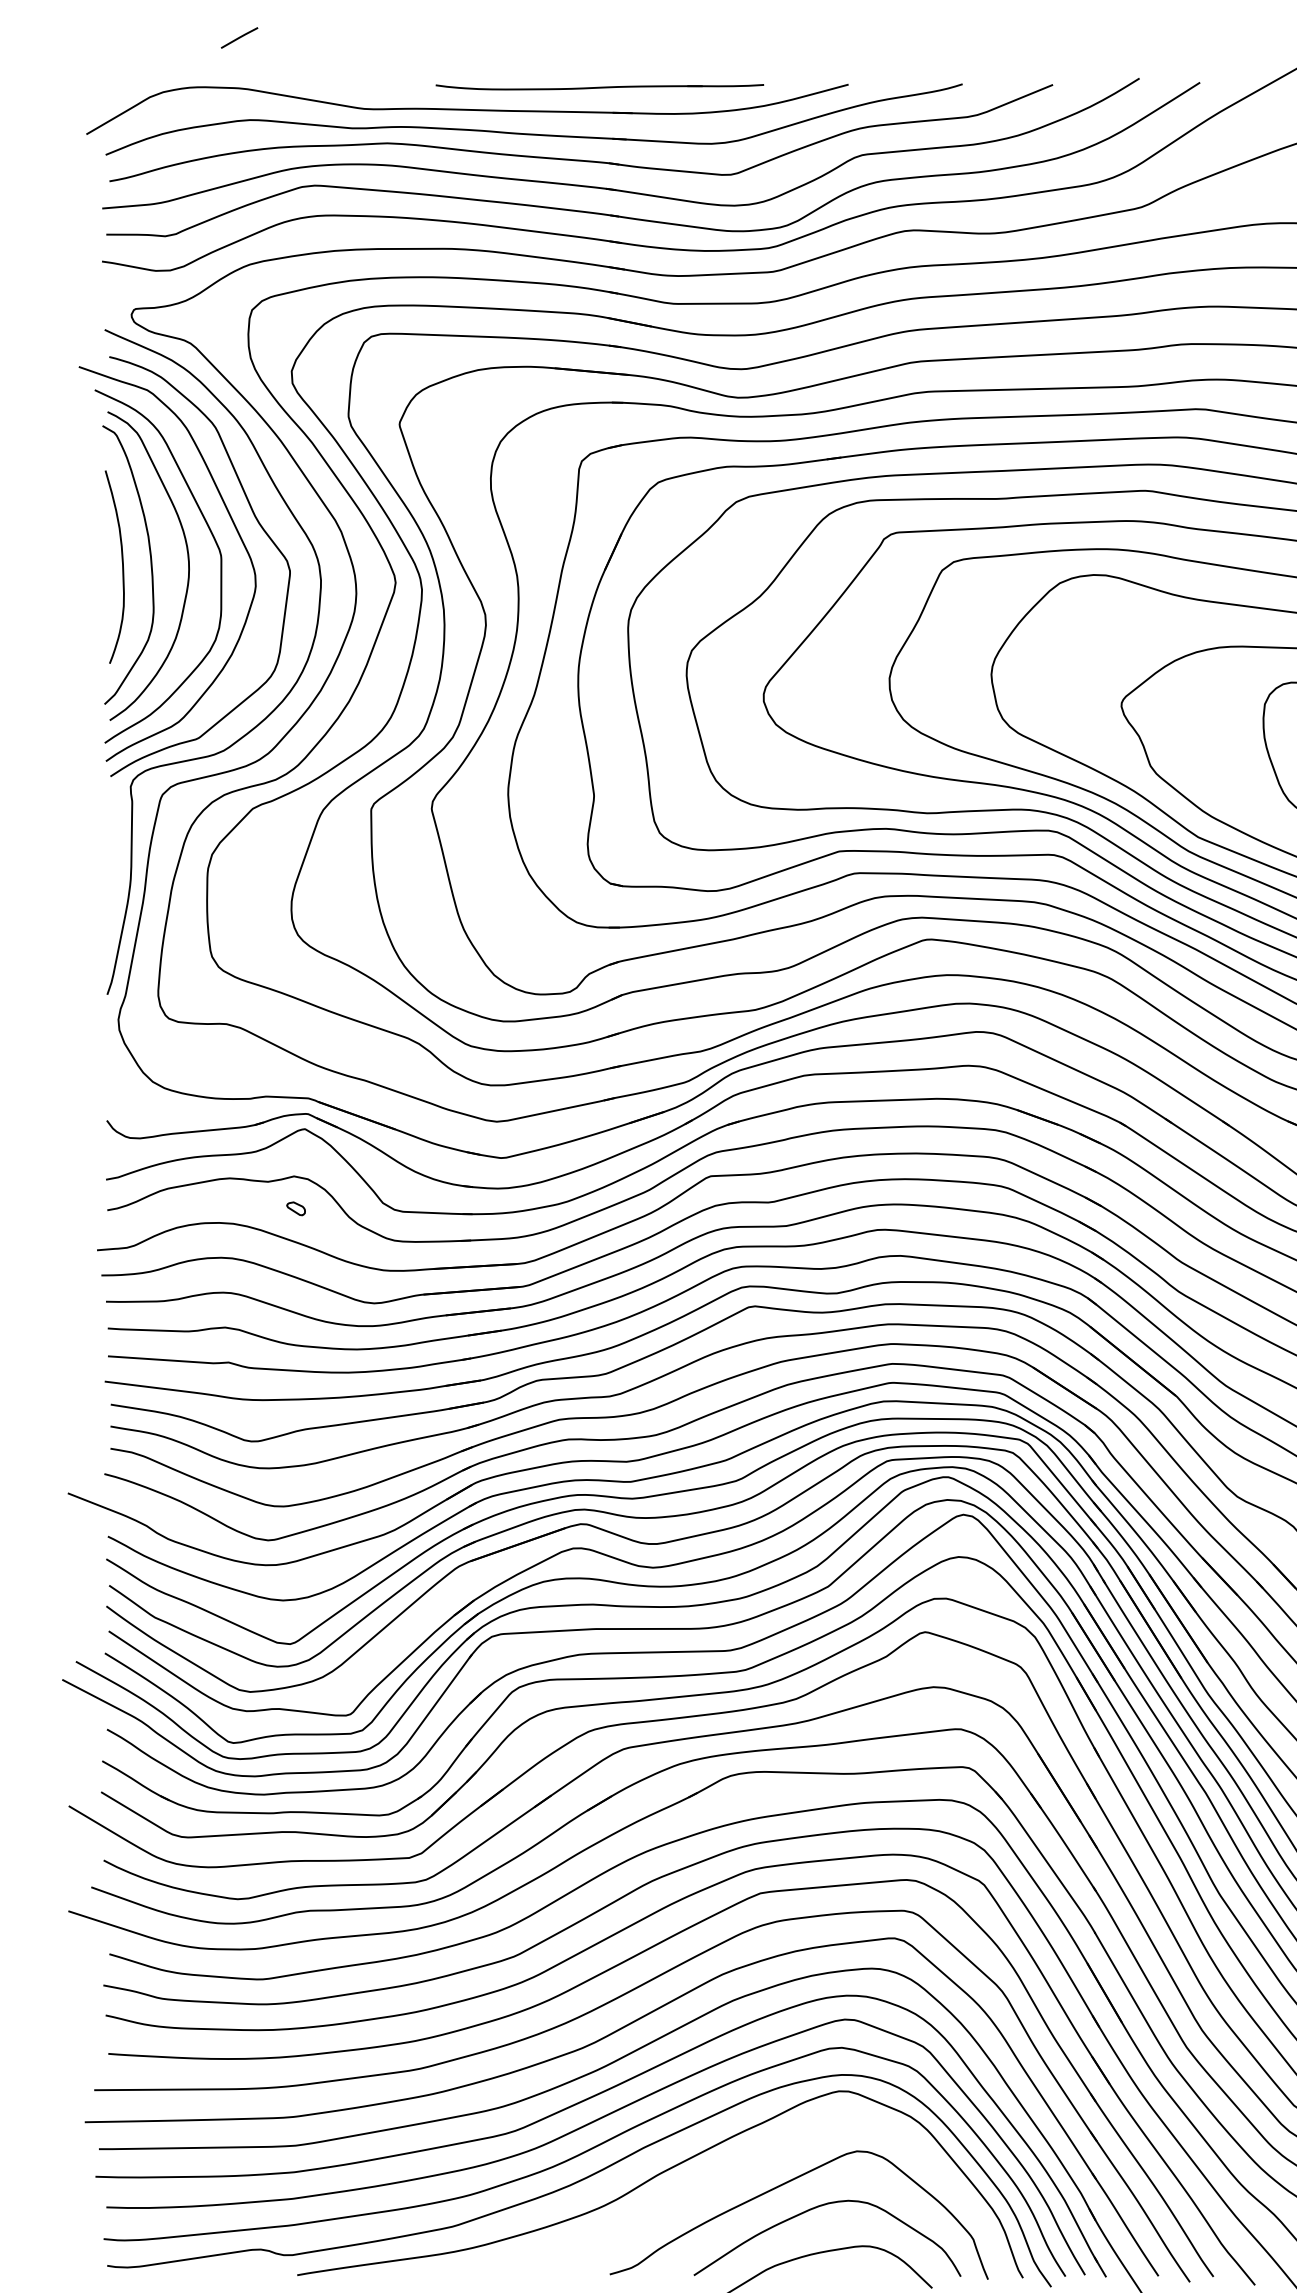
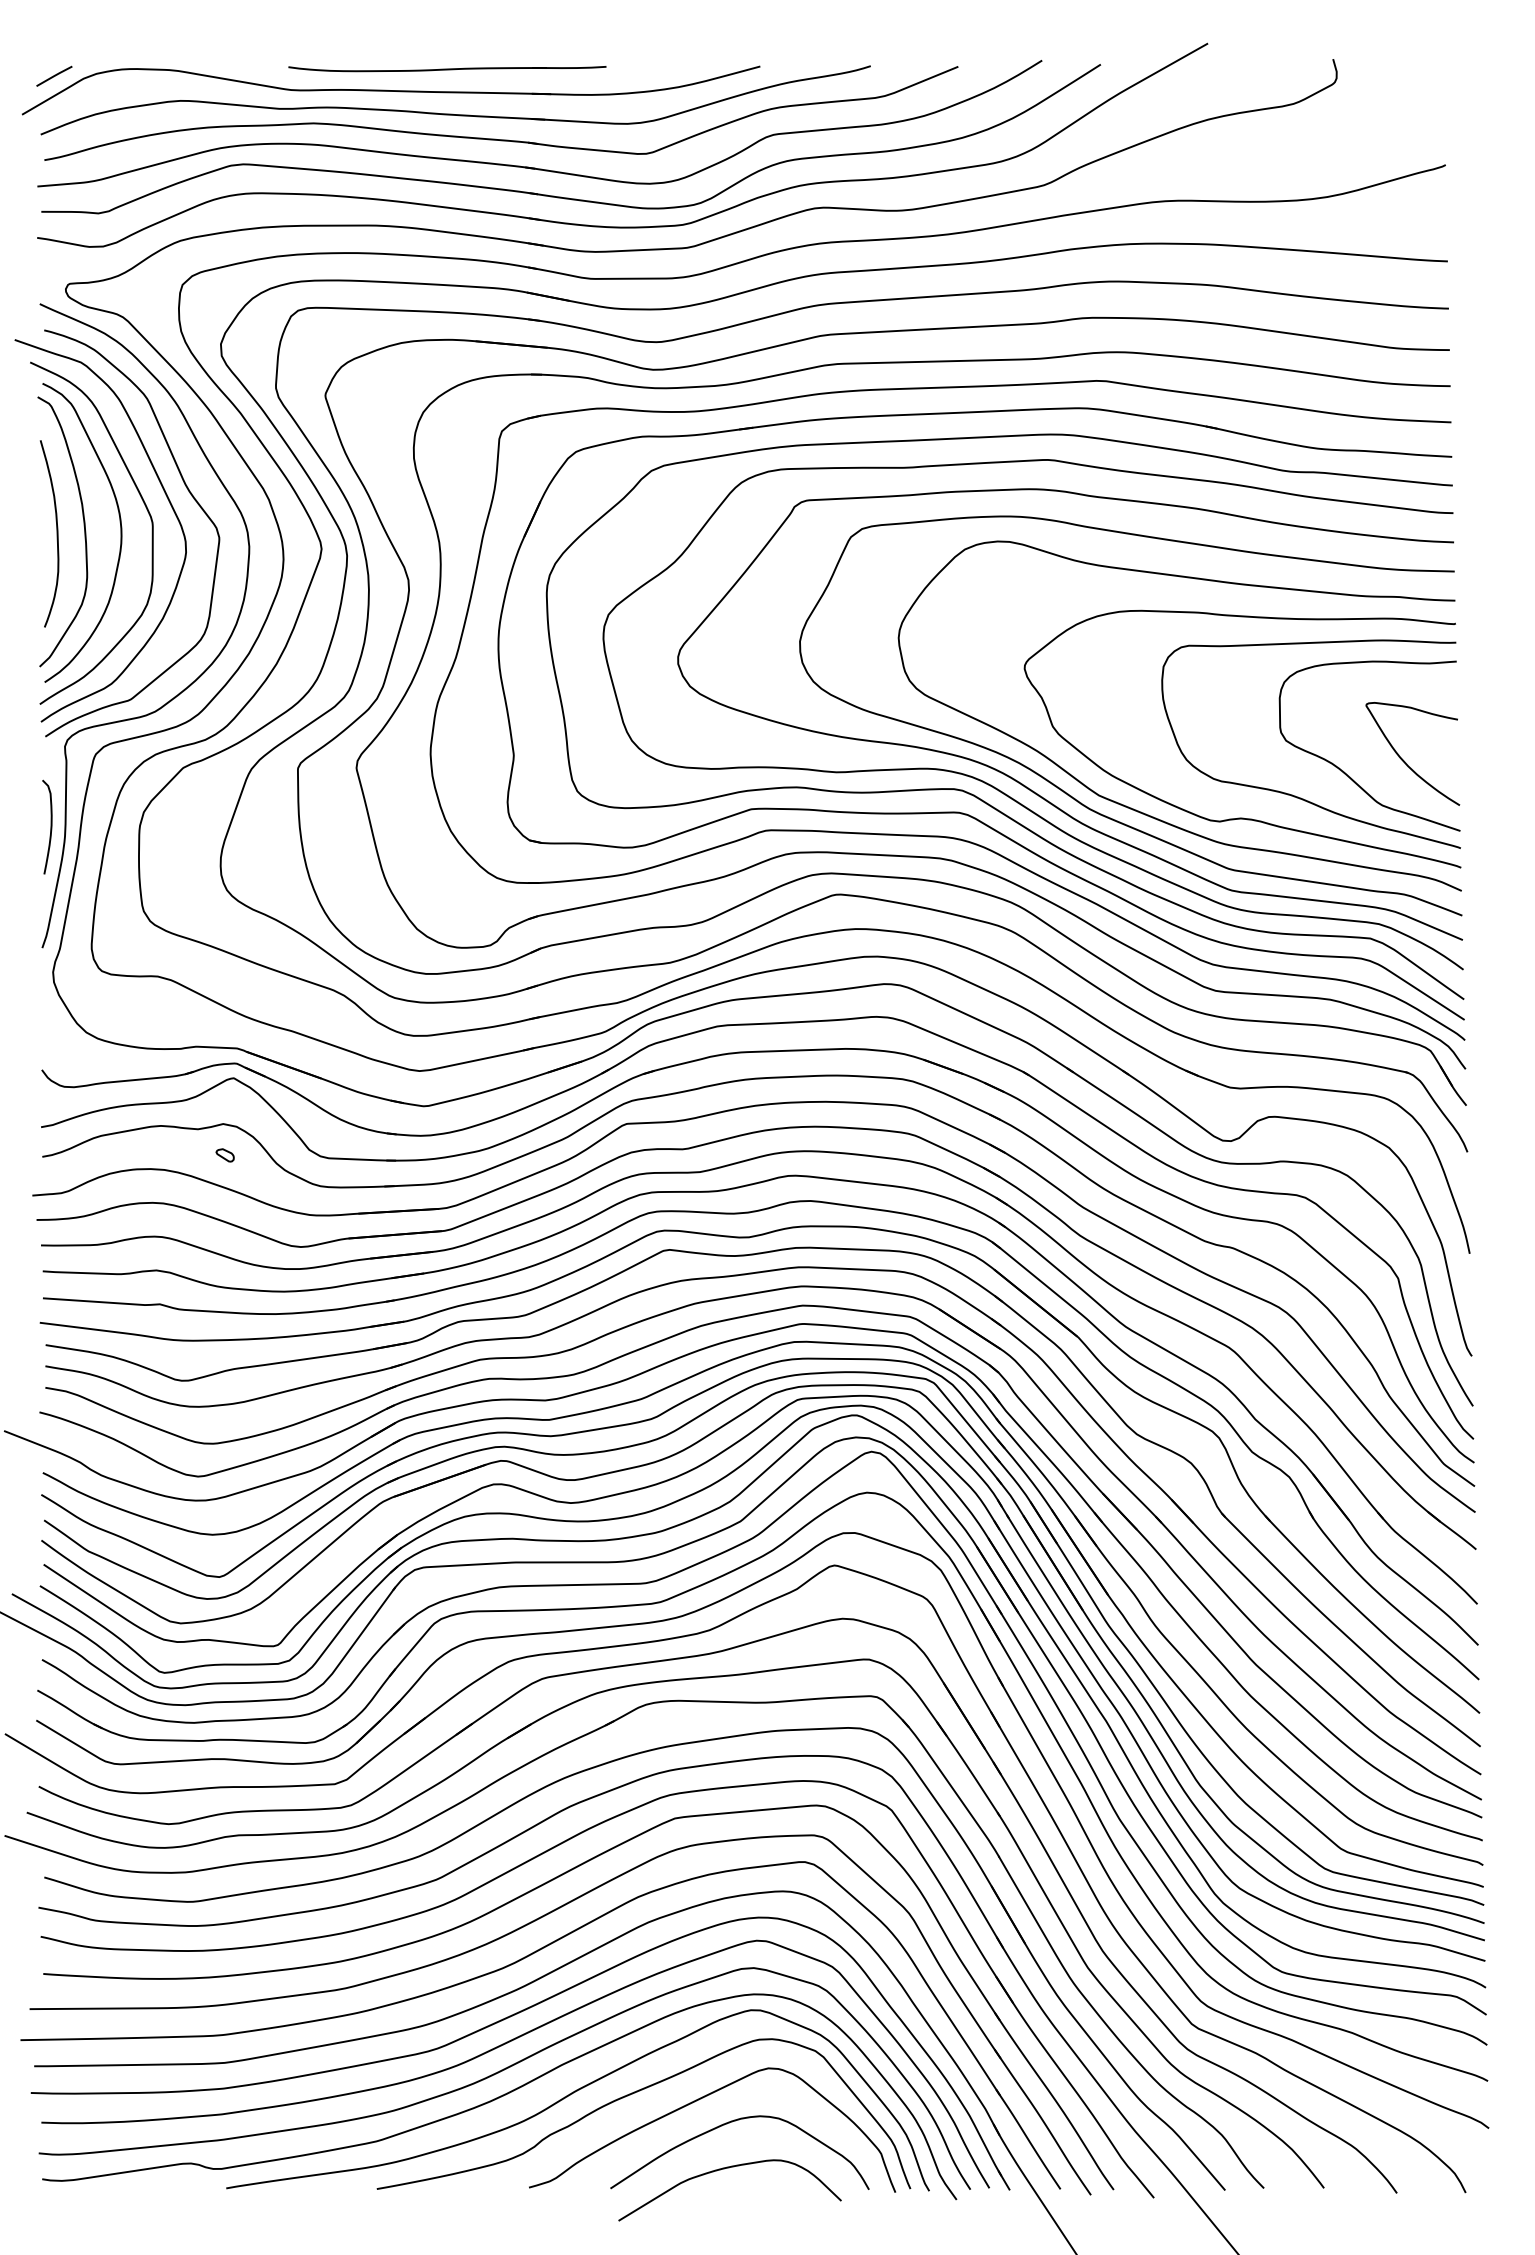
line: (239, 37) -> (54, 75), moved
part: (599, 87) -> (447, 69), moved
curve: (115, 869) -> (50, 826), added
curve: (719, 2177) -> (635, 2093), added

